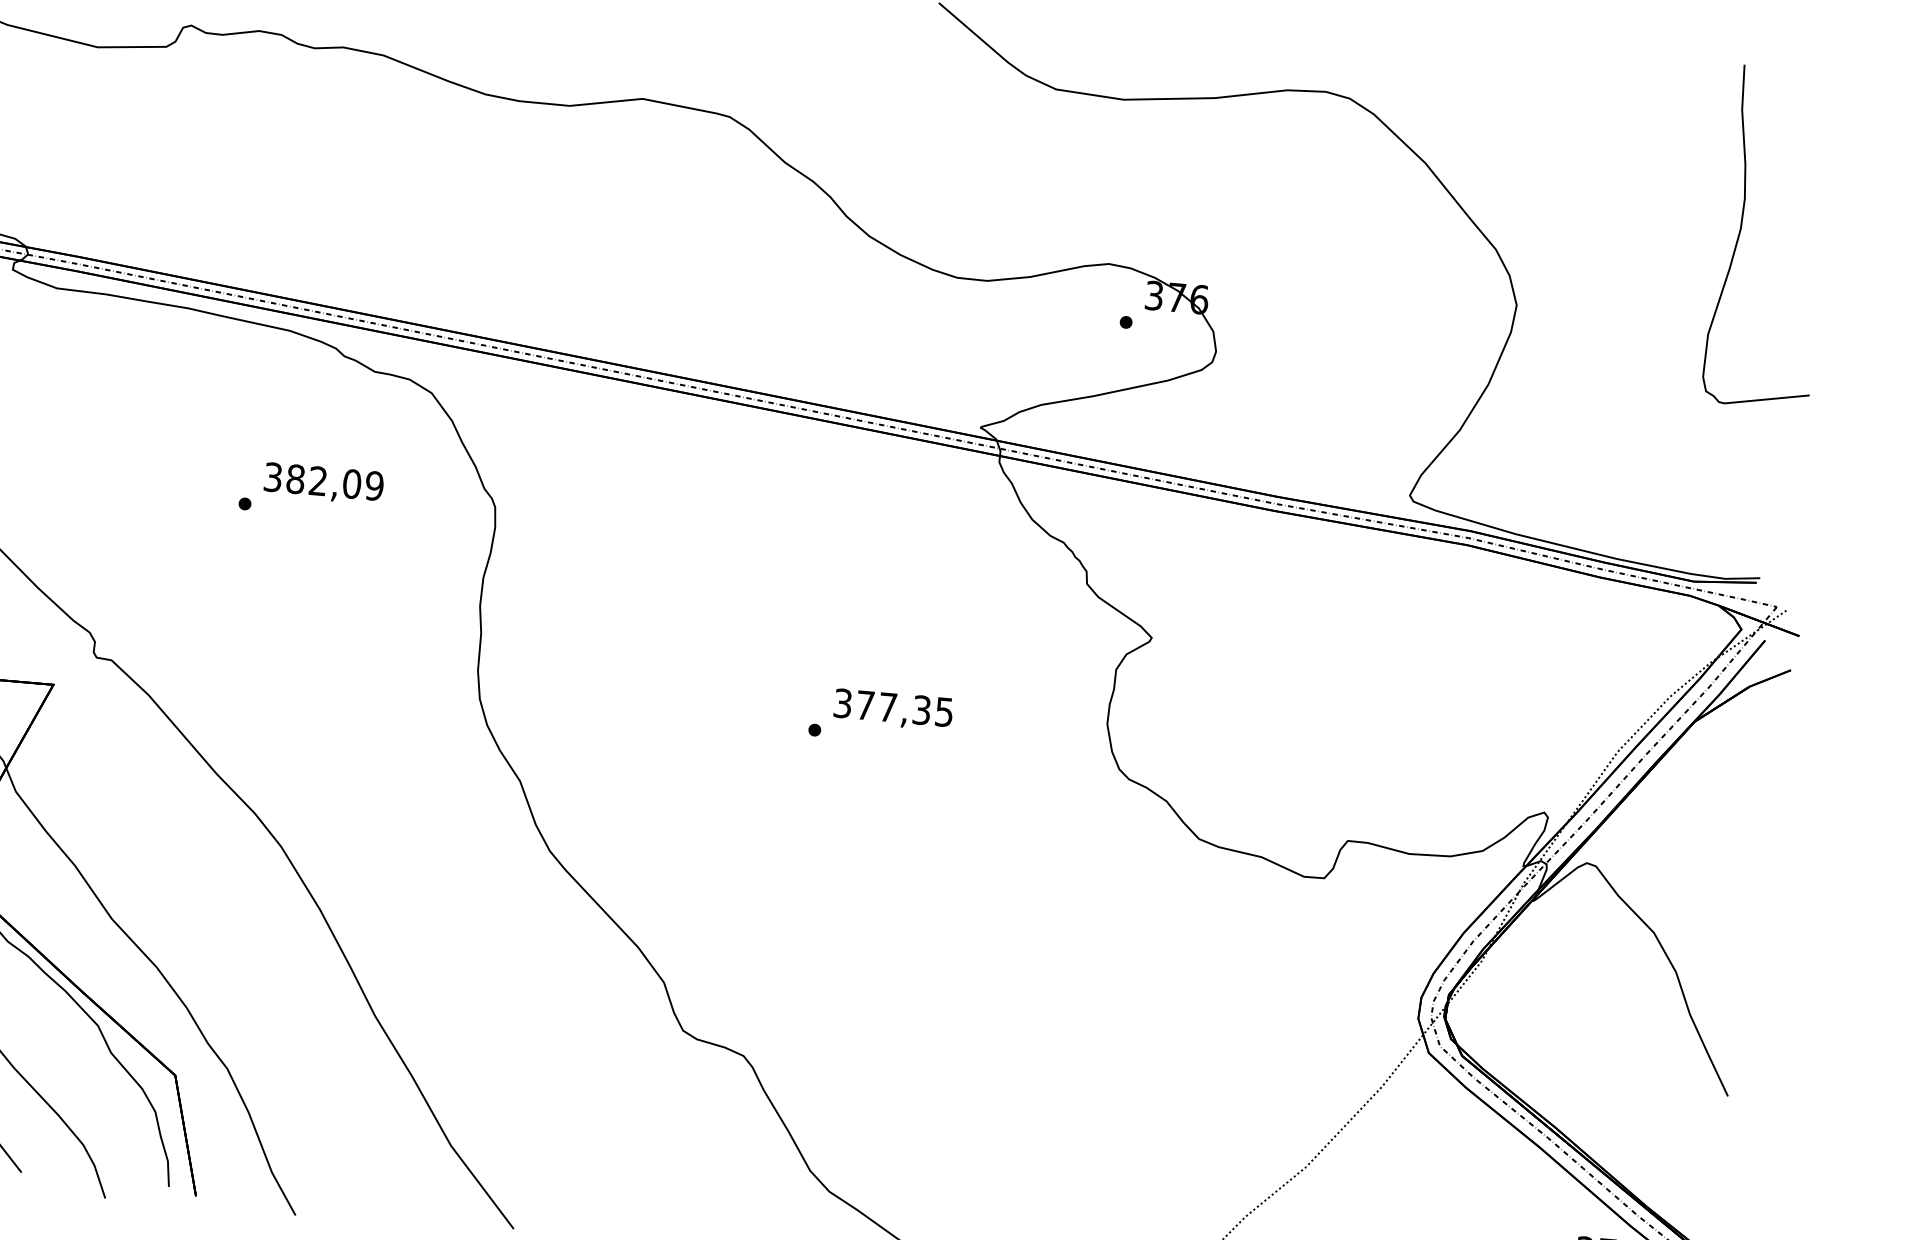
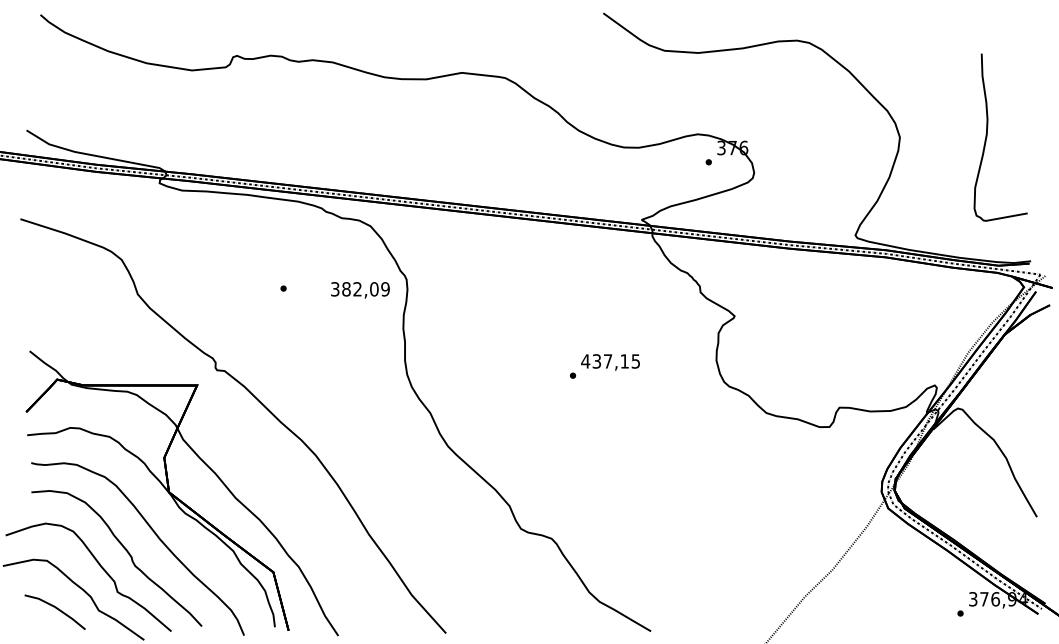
curve: (1741, 235) -> (987, 137), moved
text: (323, 484) -> (360, 290), moved
text: (880, 706) -> (604, 361), 377,35 -> 437,15

